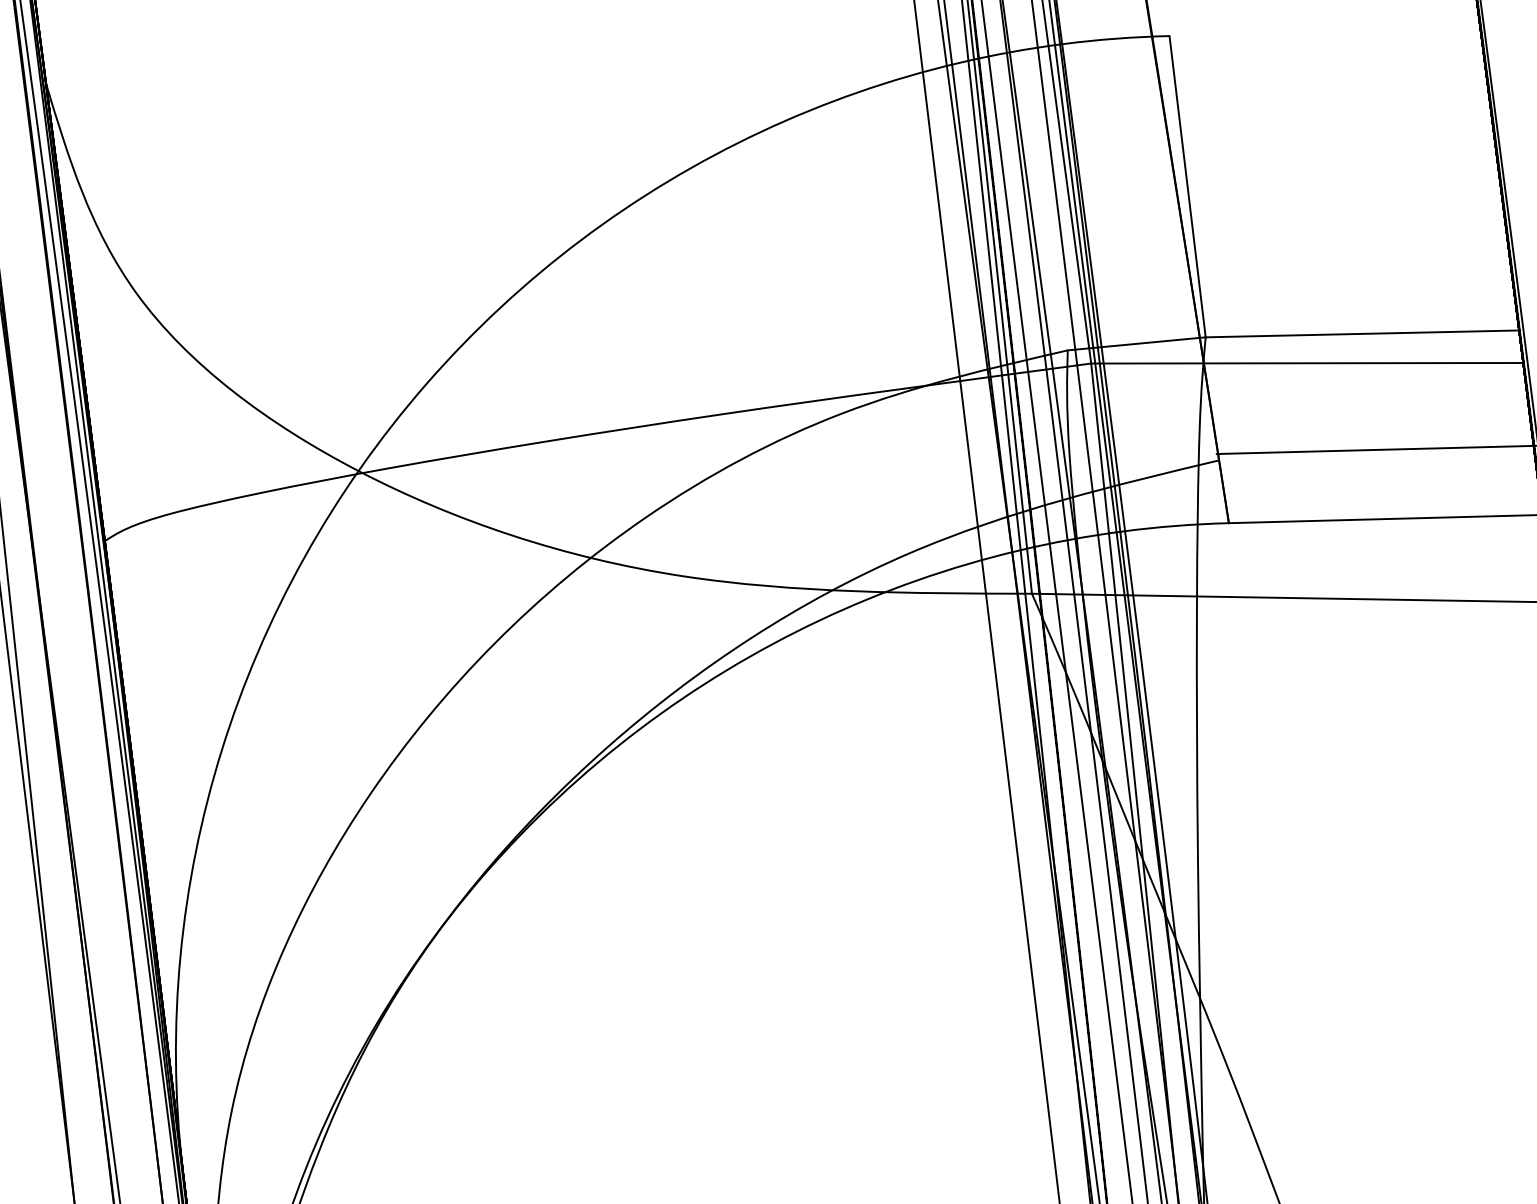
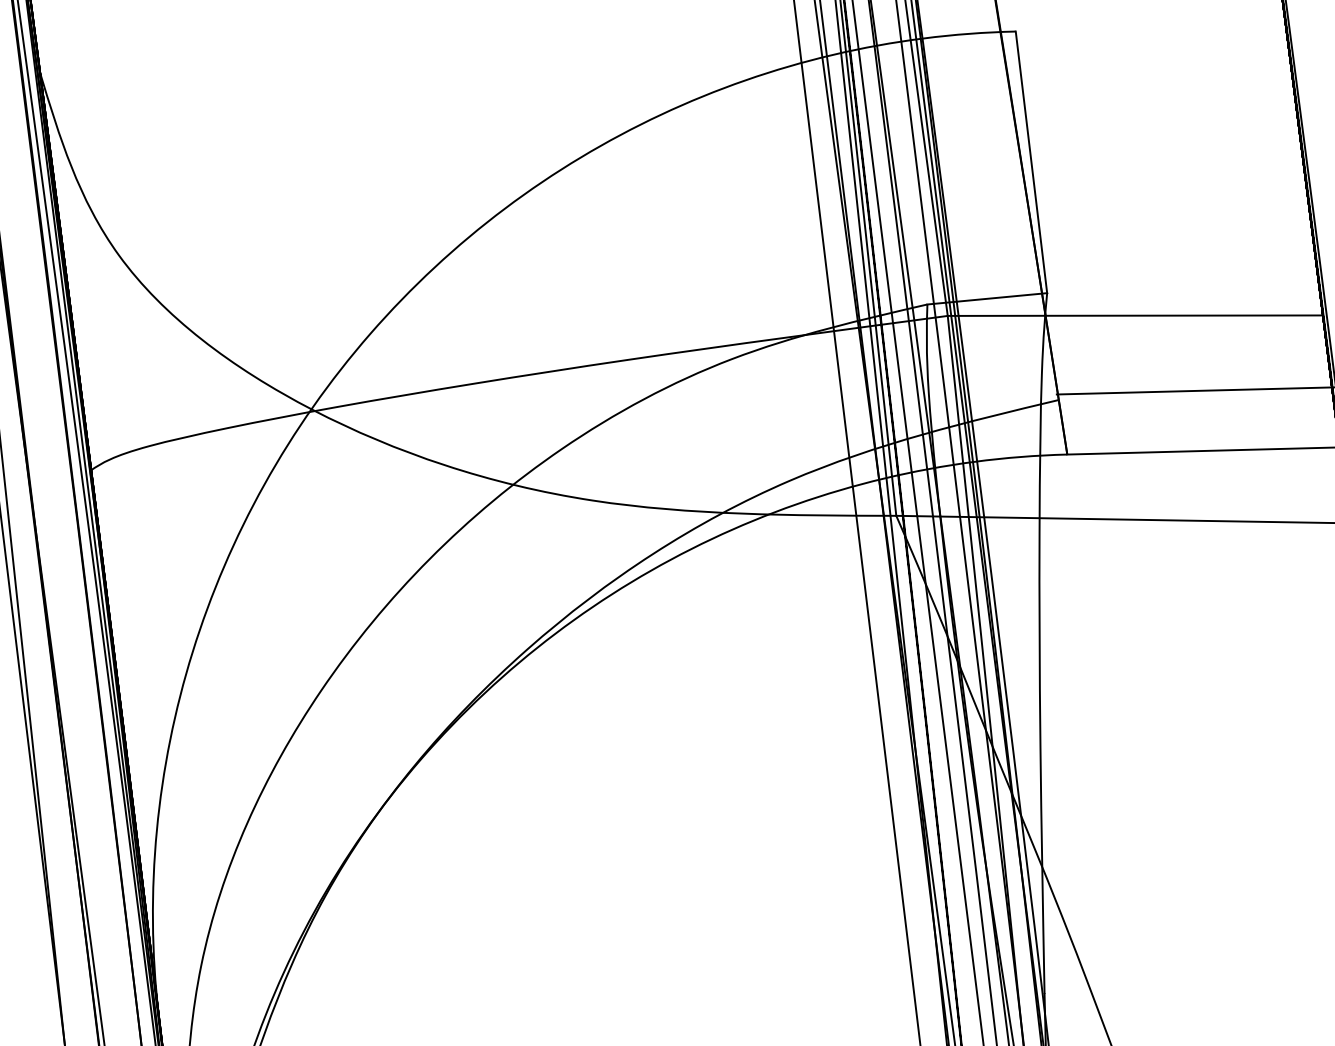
line: (1362, 333) -> (1183, 289), removed

